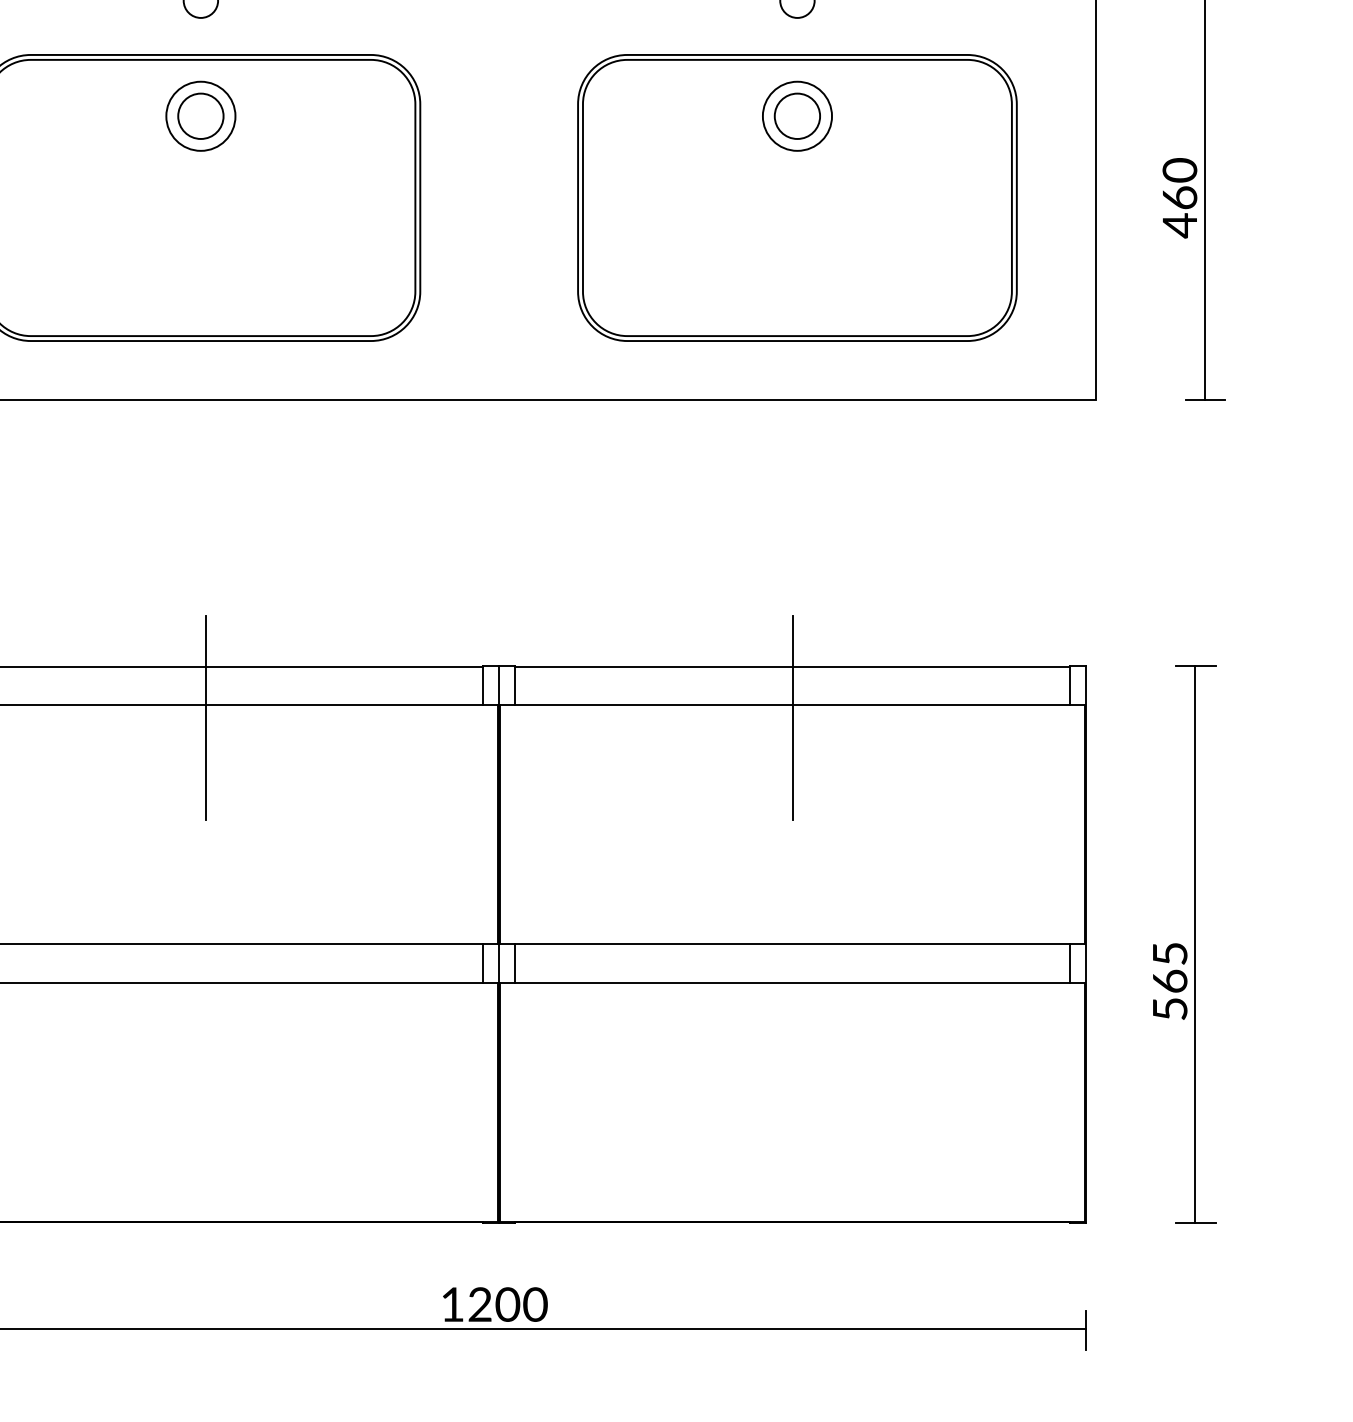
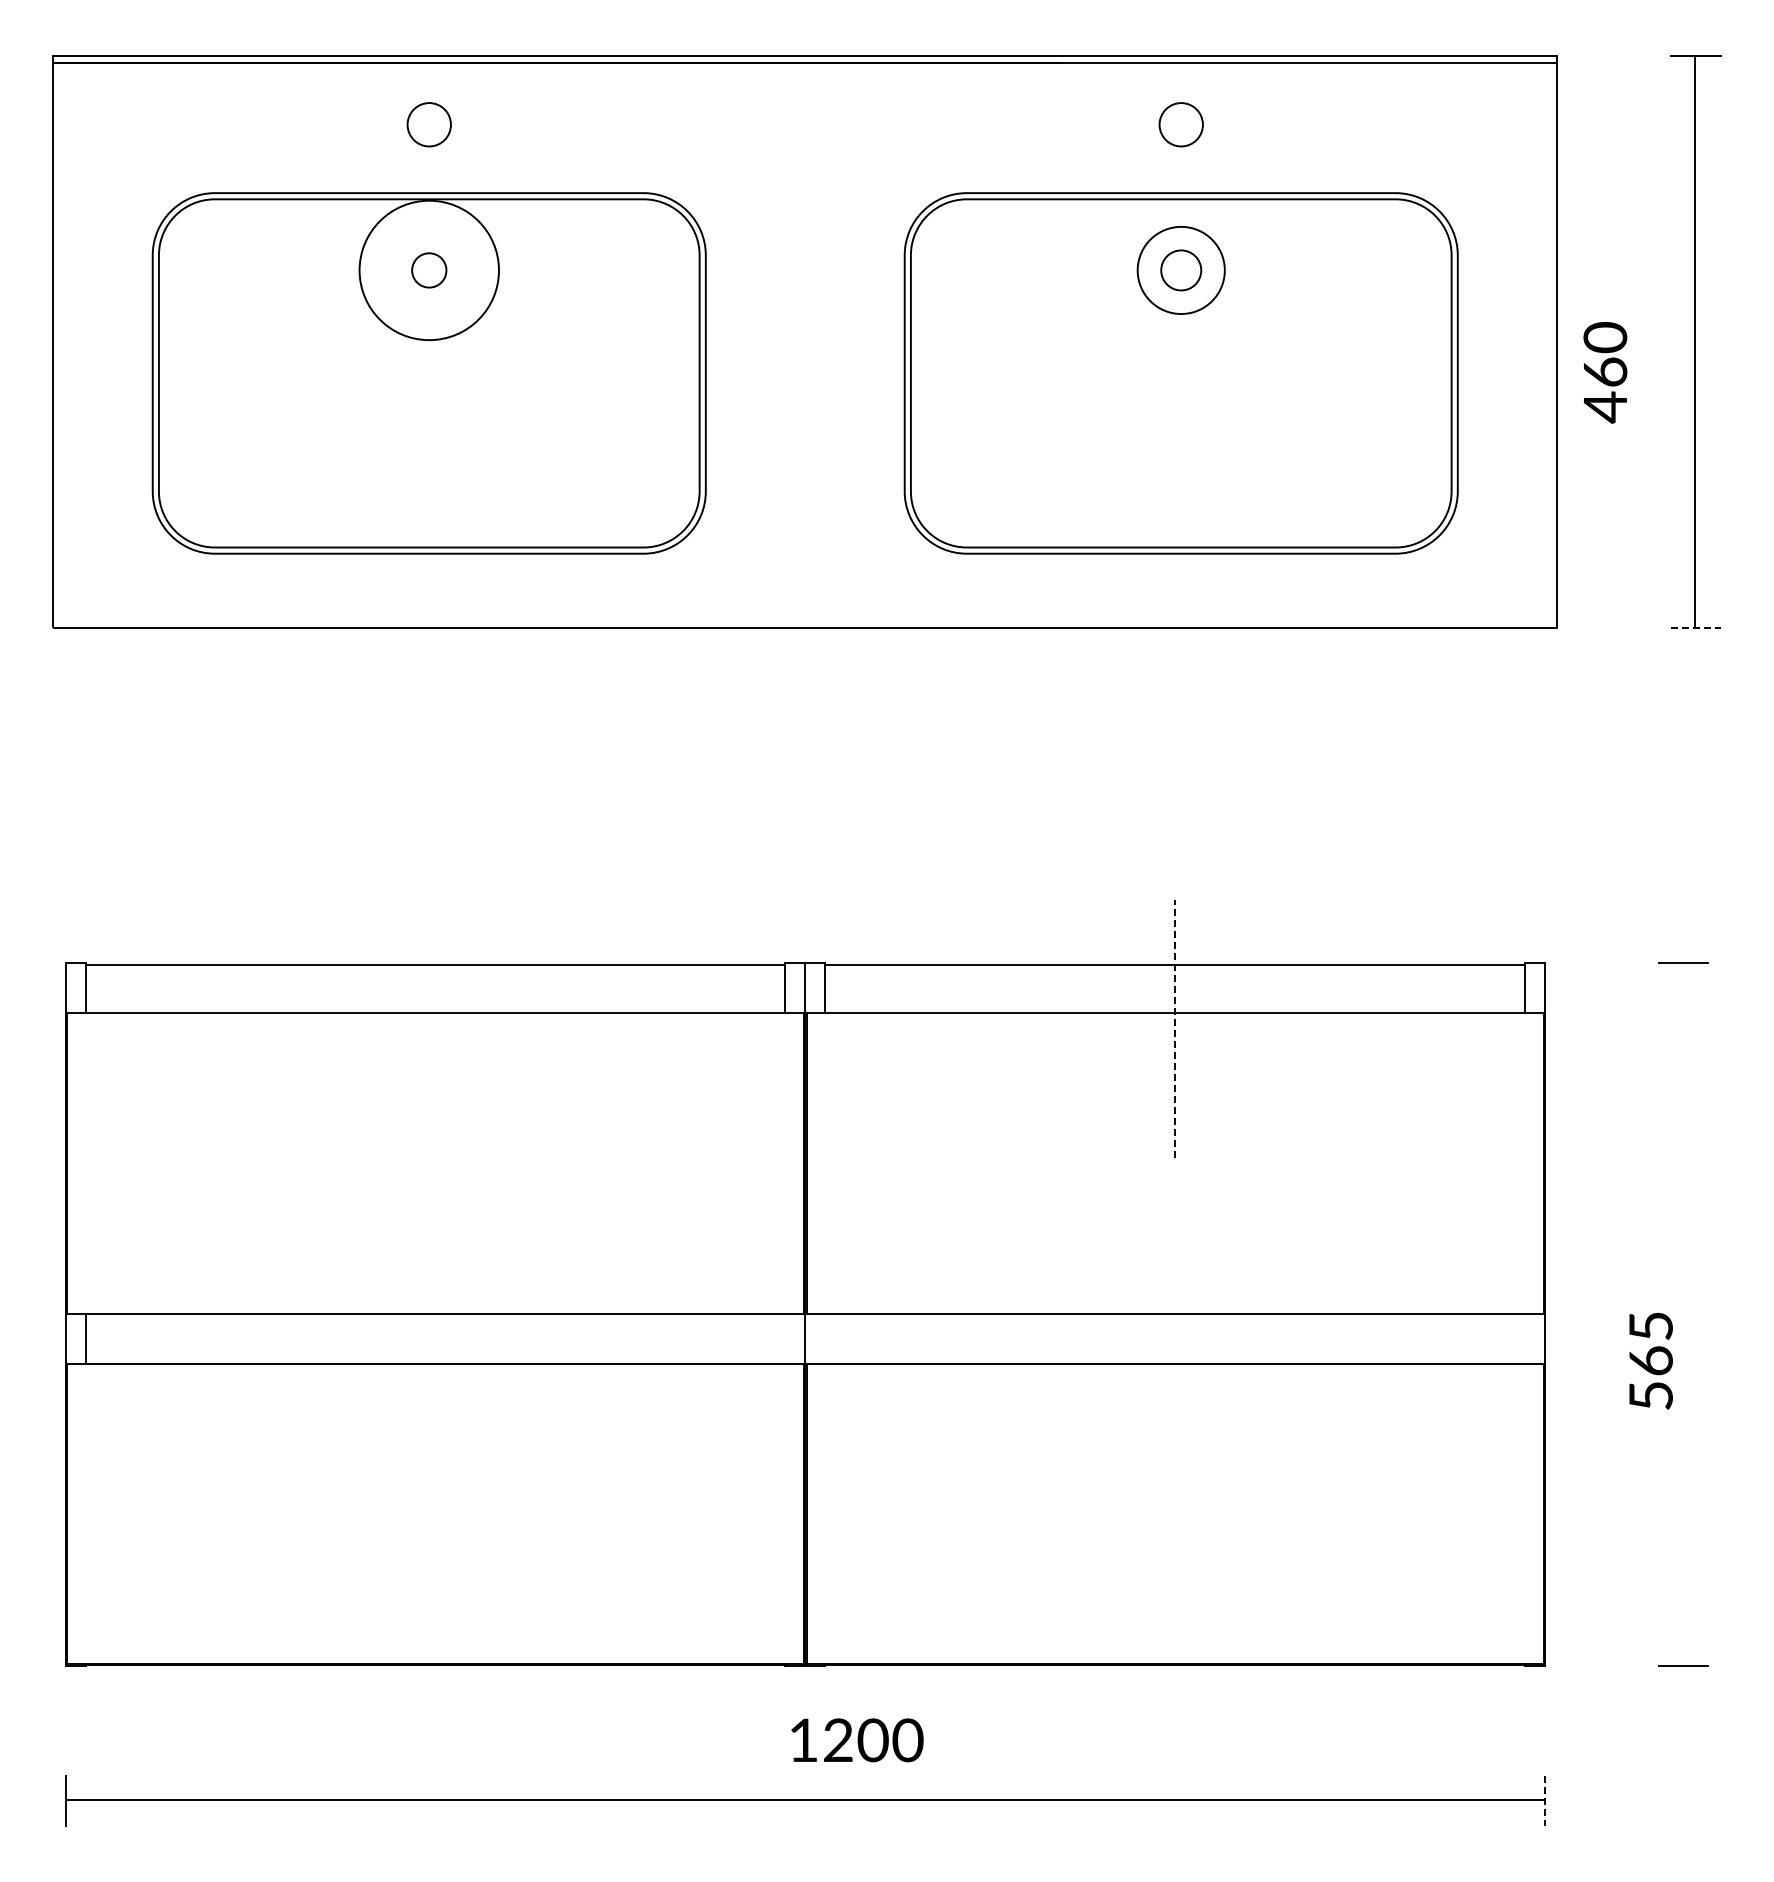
circle: (200, 116) -> (428, 270), size x0.6
circle: (200, 116) -> (428, 270), size x1.6
circle: (796, 116) -> (1180, 270), size x0.7
text: (1180, 198) -> (1605, 372), moved
line: (1205, 400) -> (1695, 628), solid -> dashed
line: (205, 717) -> (435, 1028), removed
line: (792, 717) -> (1175, 1028), solid -> dashed
line: (1195, 944) -> (1682, 1314), removed
line: (483, 963) -> (785, 1338), removed
line: (515, 963) -> (825, 1338), removed
line: (1069, 963) -> (1524, 1338), removed
text: (495, 1304) -> (857, 1740), moved
line: (1085, 1330) -> (1544, 1800), solid -> dashed

